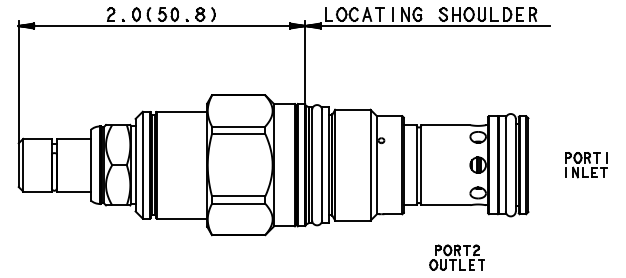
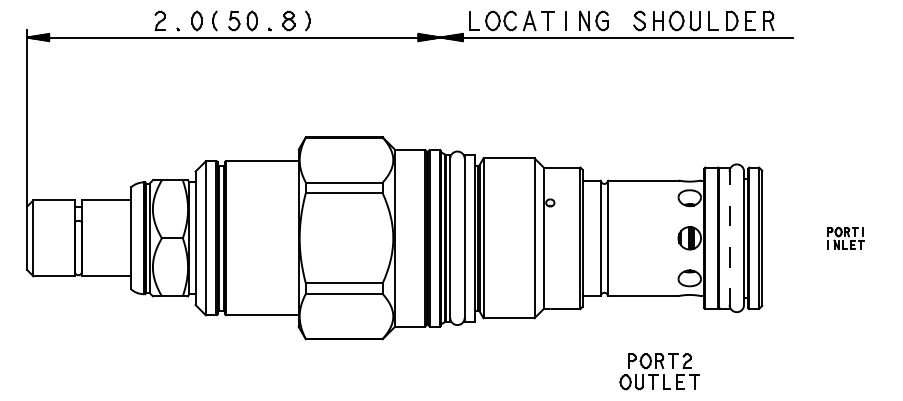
line: (305, 60) -> (440, 87), removed
line: (505, 165) -> (729, 238), solid -> dashed
part: (586, 165) -> (846, 238), size x0.6

